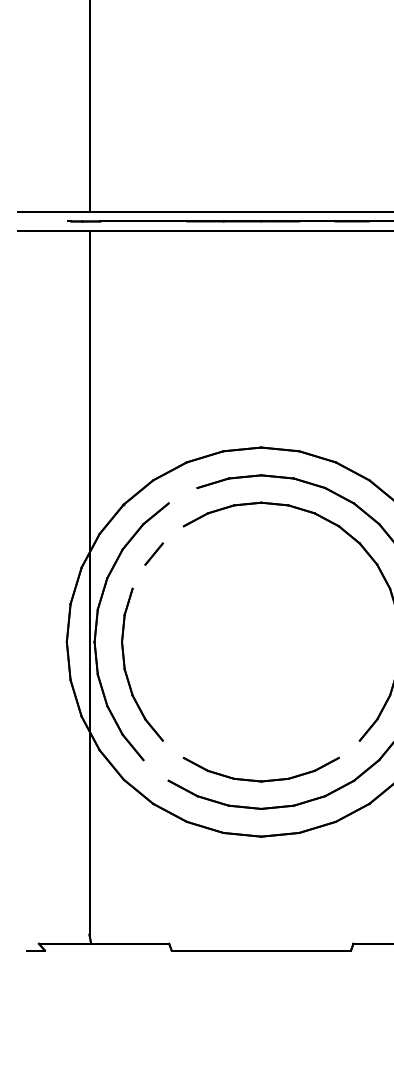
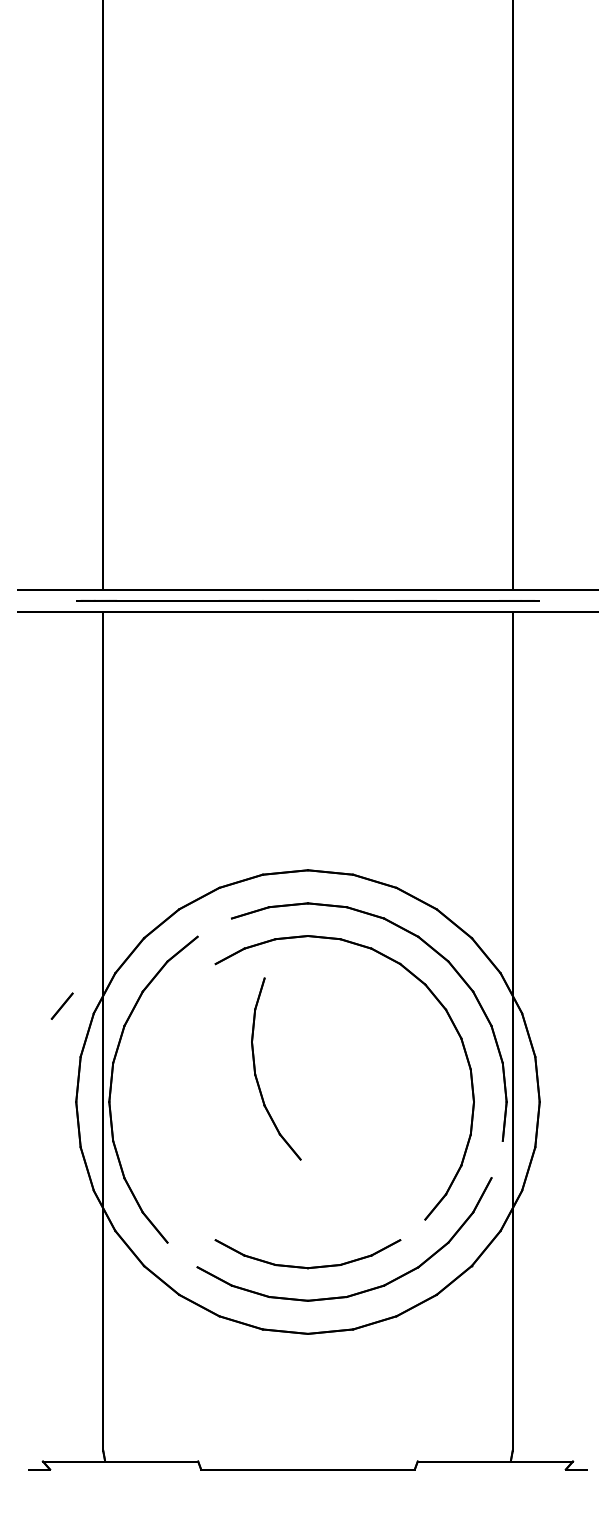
line: (153, 553) -> (61, 1005), moved
part: (125, 669) -> (256, 1074), moved

